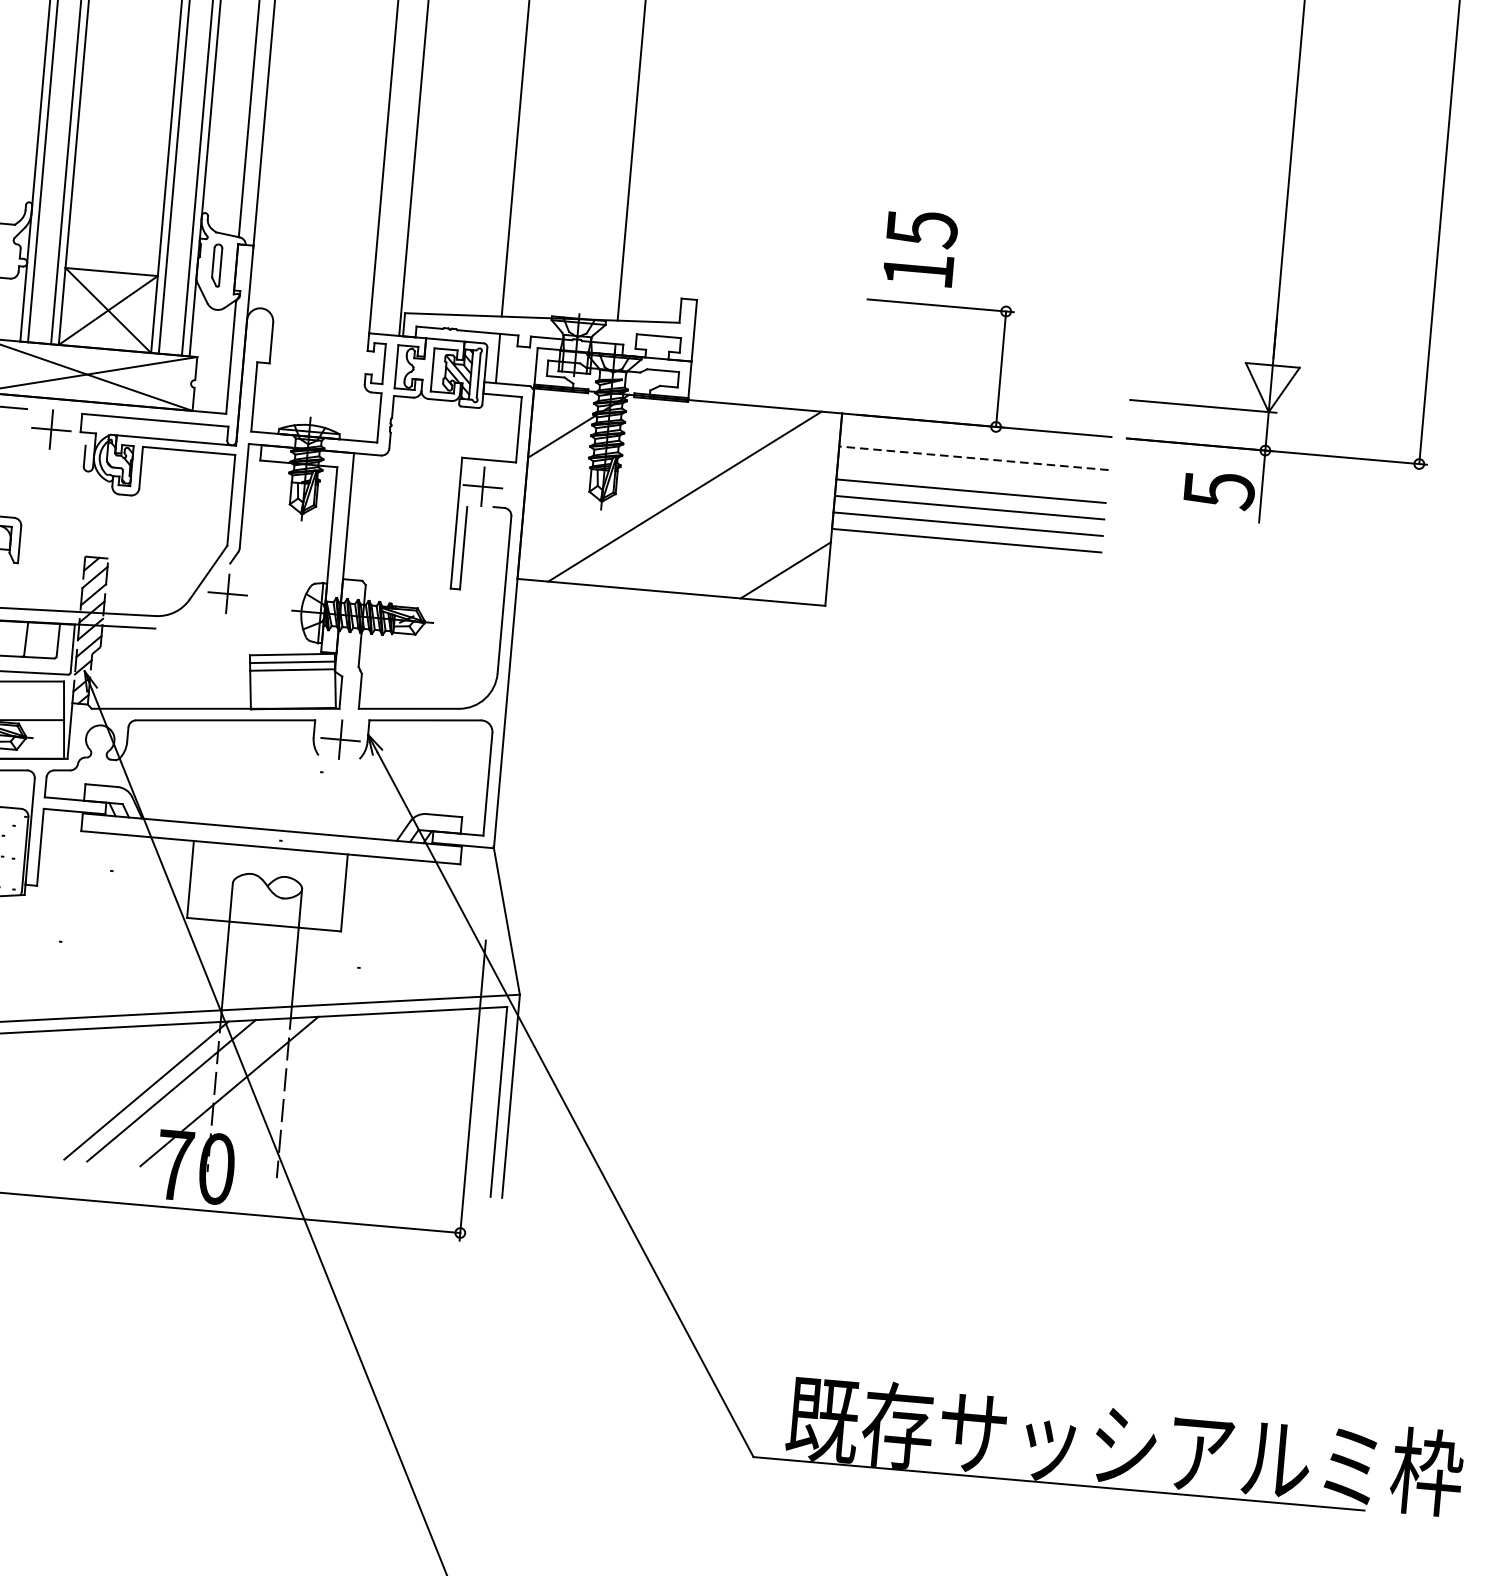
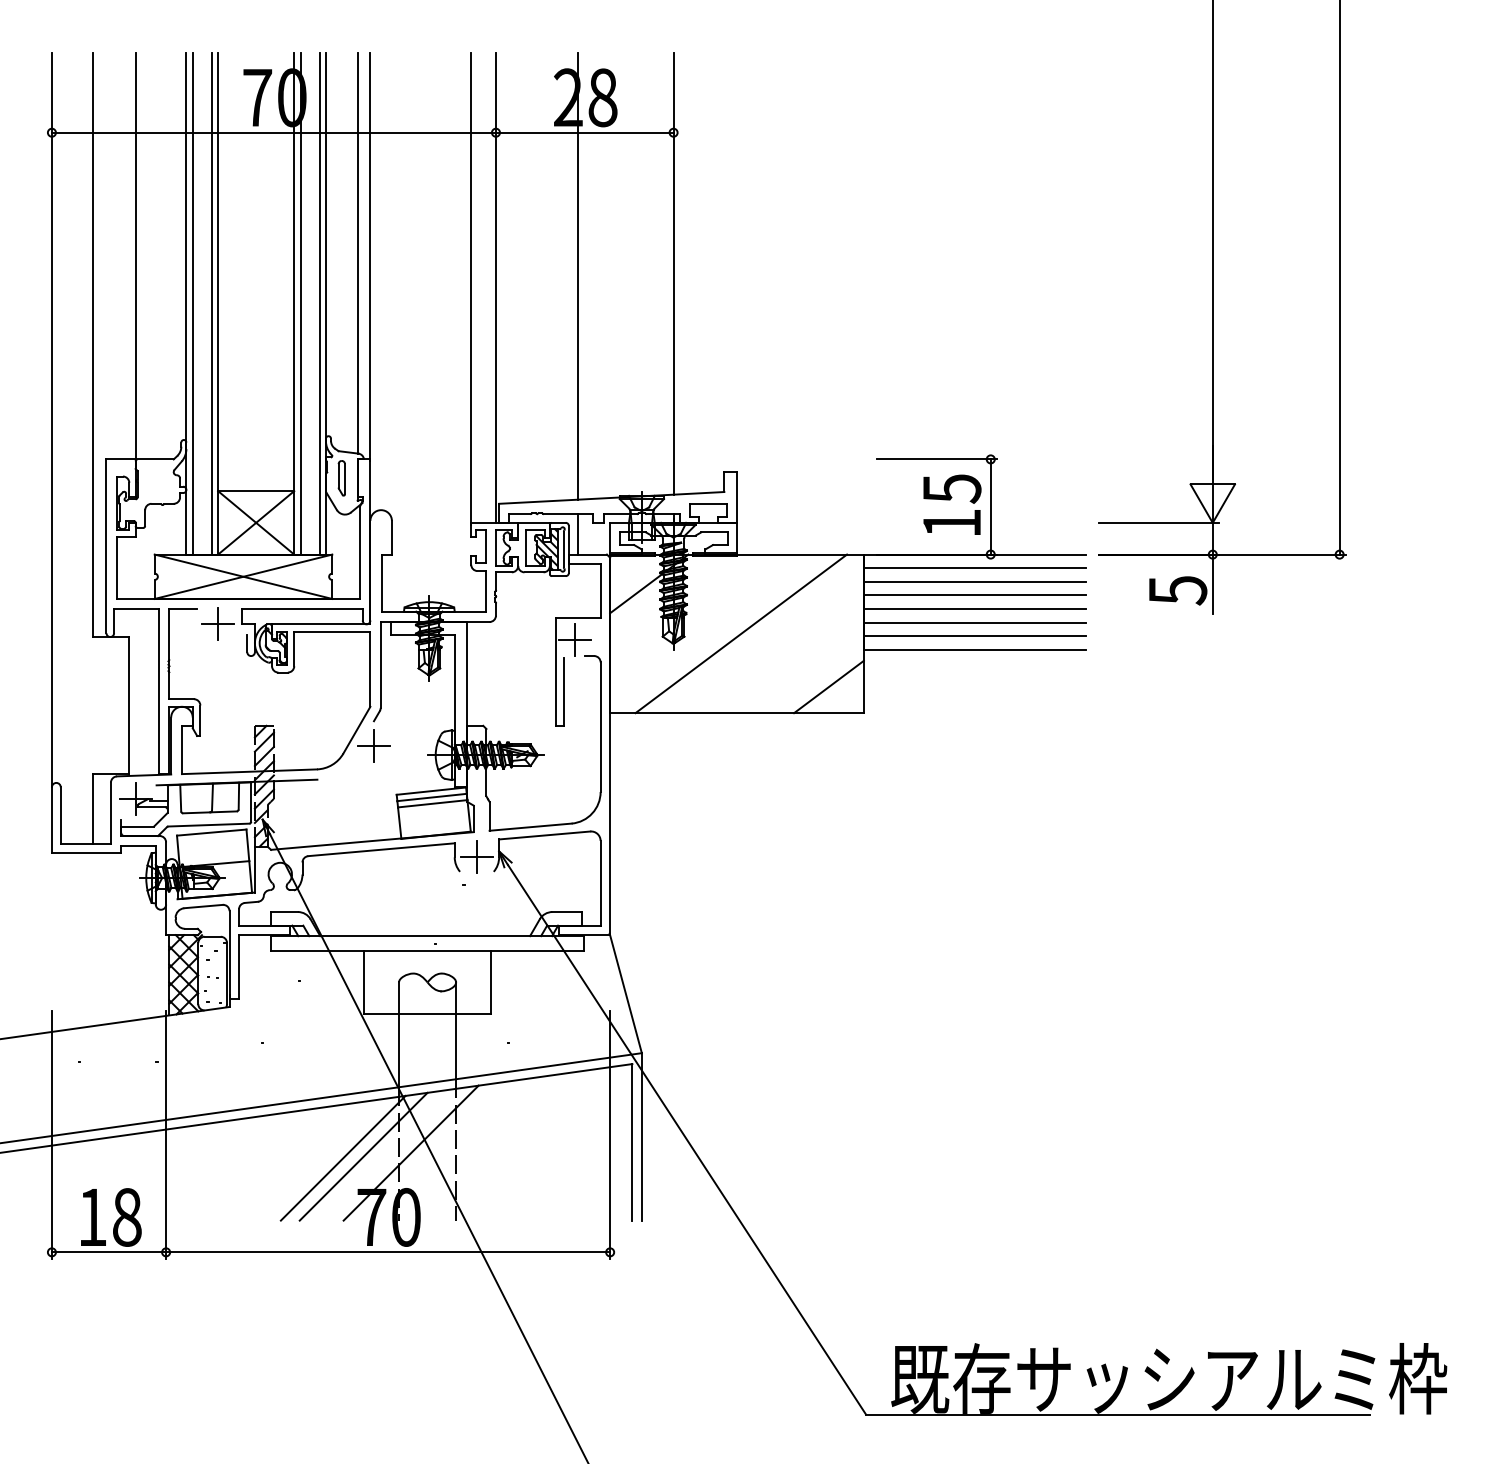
text: (920, 247) -> (952, 504), moved
line: (974, 442) -> (974, 568), added
line: (973, 457) -> (974, 581), dashed -> solid
line: (971, 474) -> (974, 595), added

